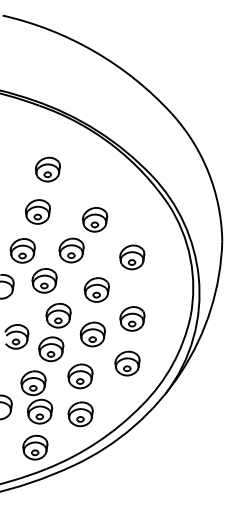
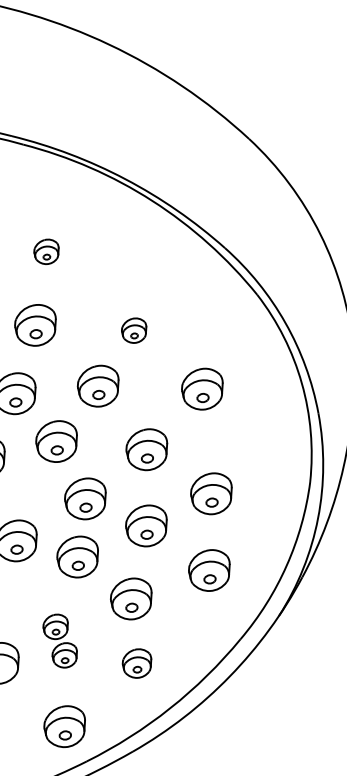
part: (47, 169) -> (45, 251), size x0.6
part: (95, 219) -> (134, 330), size x0.6
part: (36, 397) -> (59, 641), size x0.6
part: (80, 414) -> (137, 663), size x0.7

